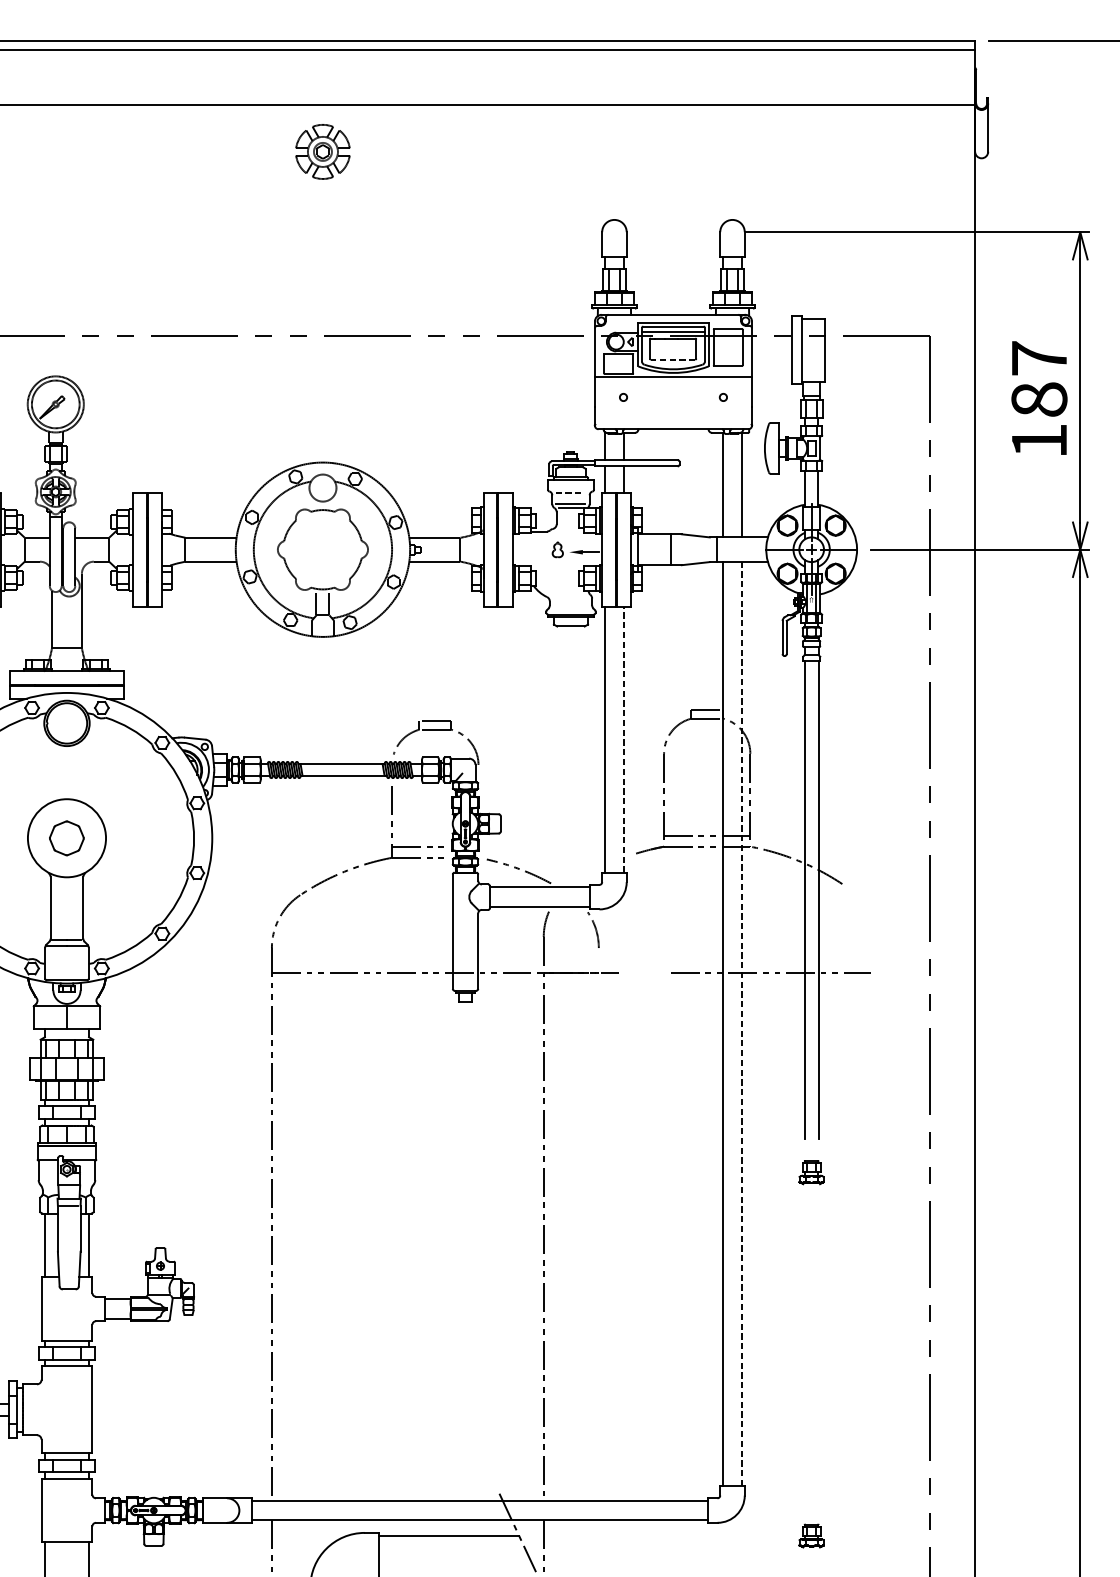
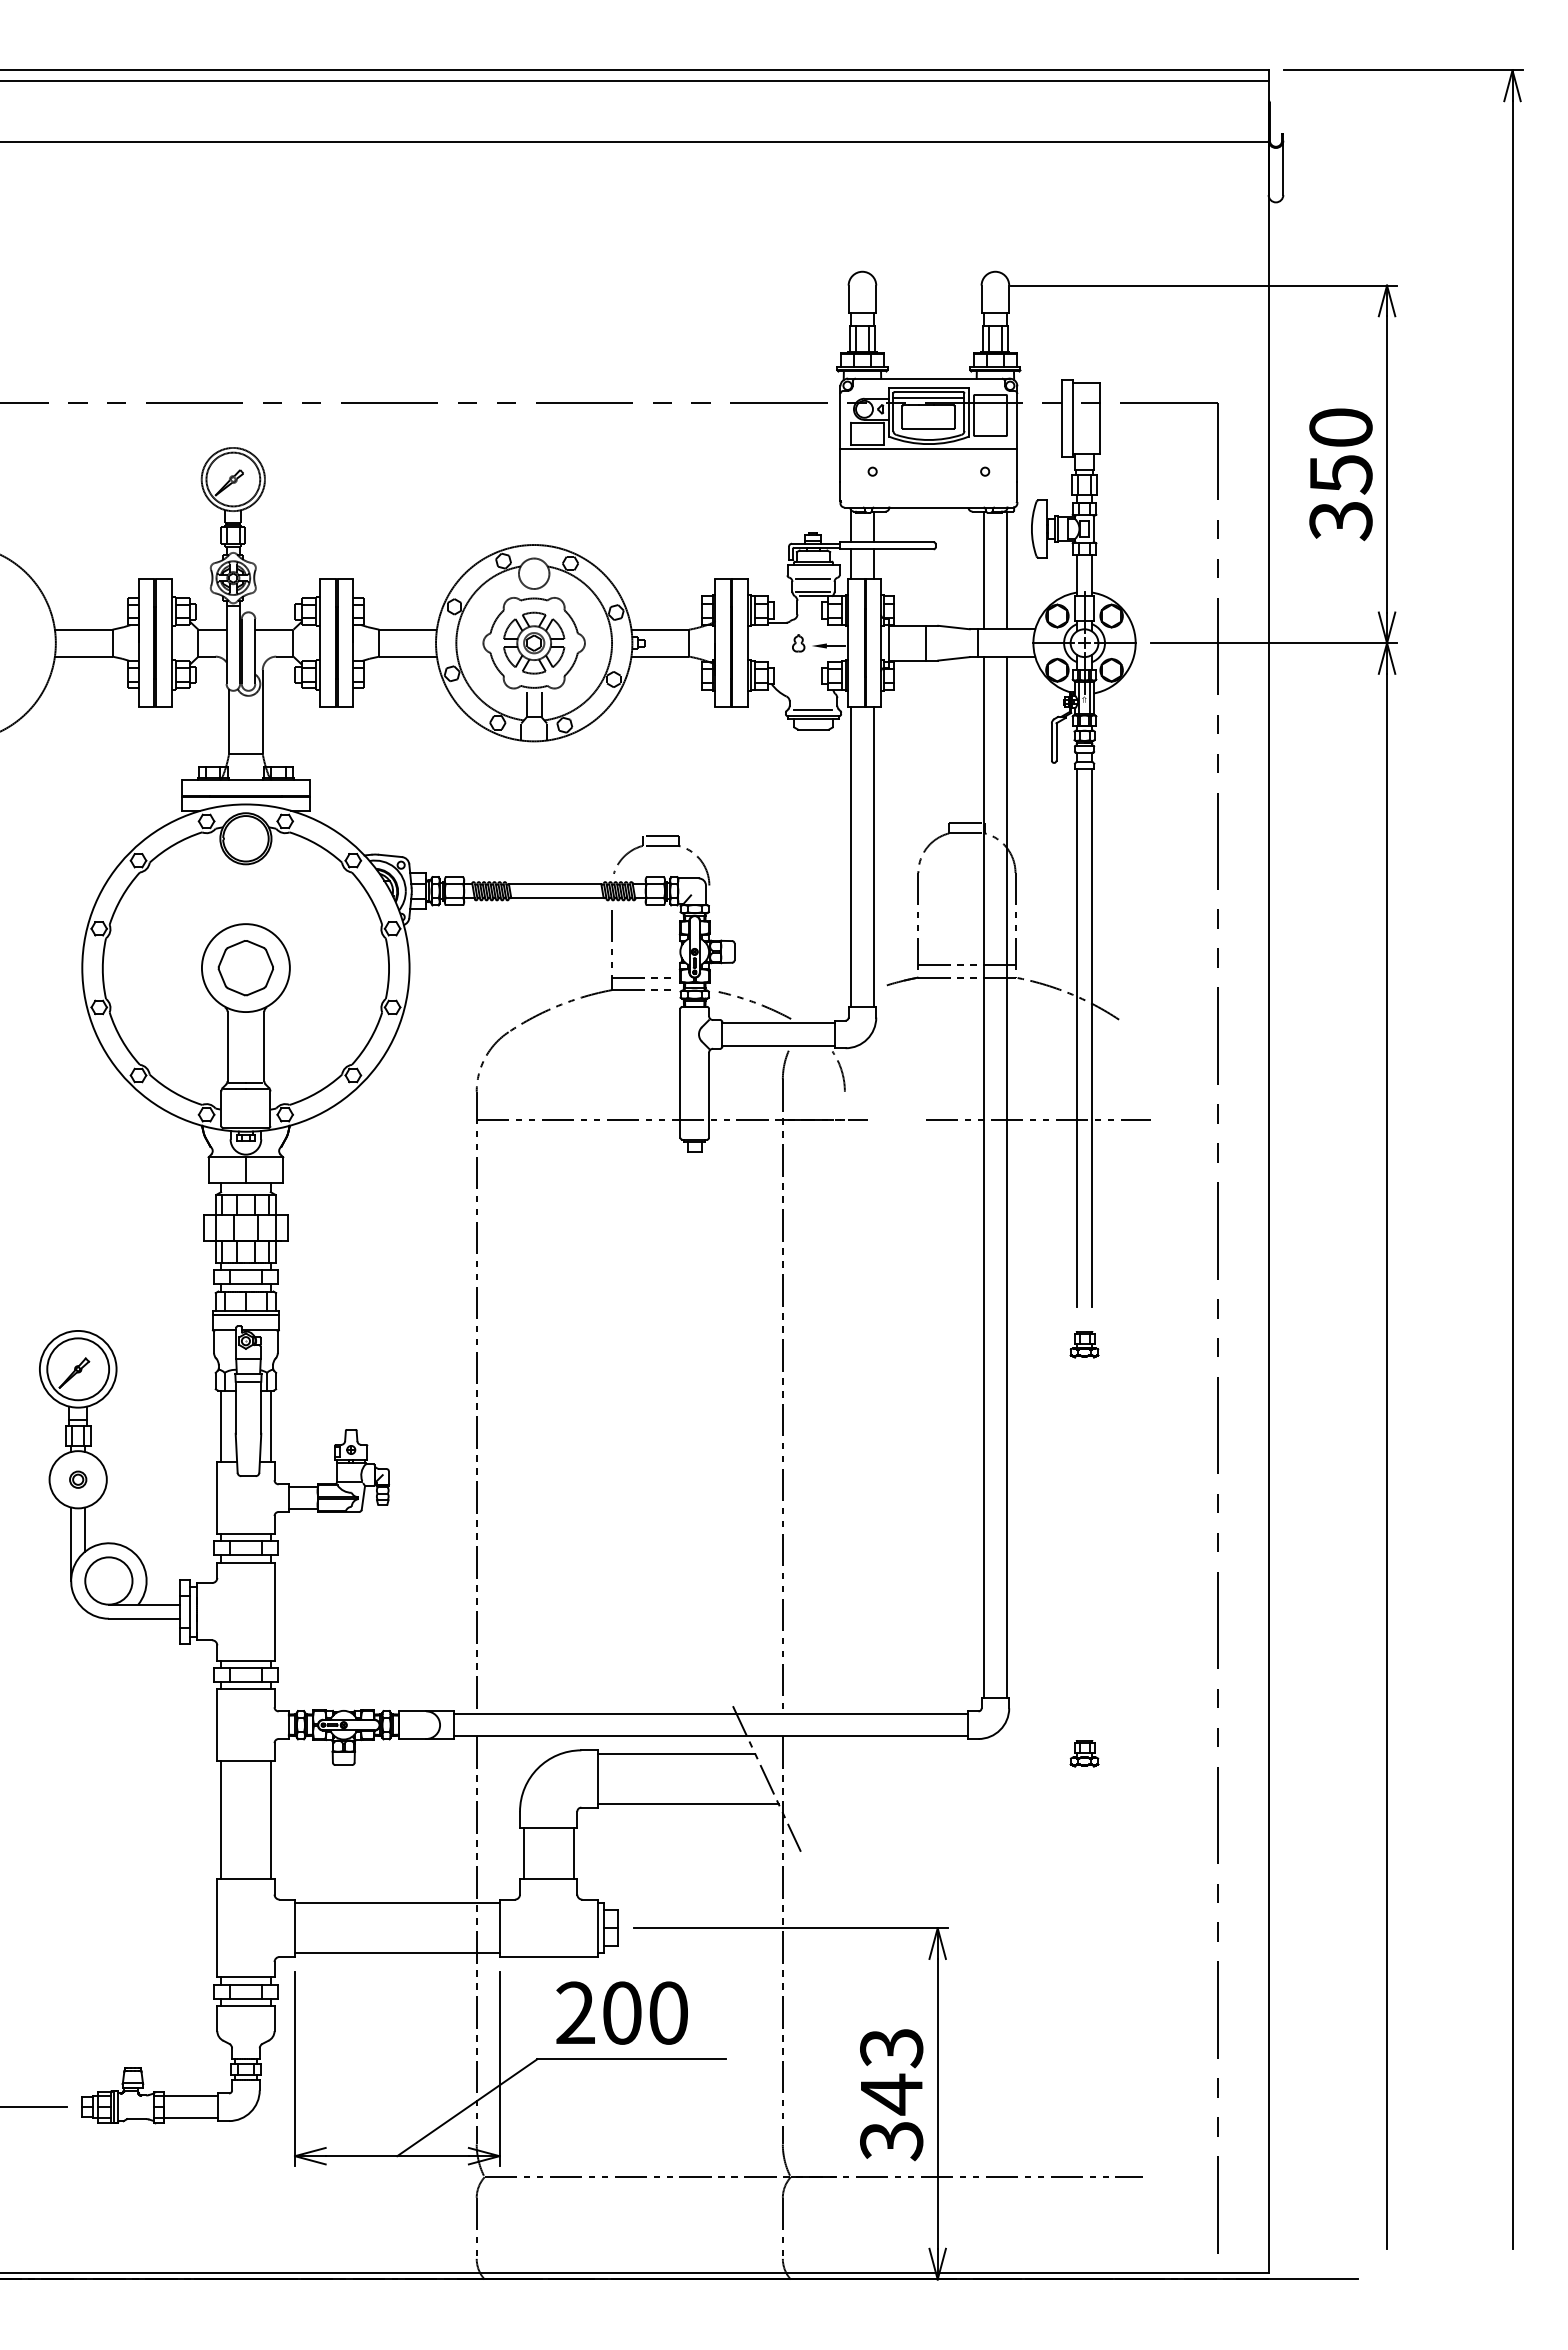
part: (323, 151) -> (534, 642), moved
line: (673, 359) -> (928, 429), dashed -> solid
text: (1038, 399) -> (1340, 474), 187 -> 350
line: (570, 493) -> (813, 579), dashed -> solid
line: (570, 608) -> (812, 709), added
line: (624, 739) -> (873, 856), dashed -> solid
part: (66, 838) -> (245, 968), size x1.43
line: (742, 1023) -> (1006, 1176), dashed -> solid

